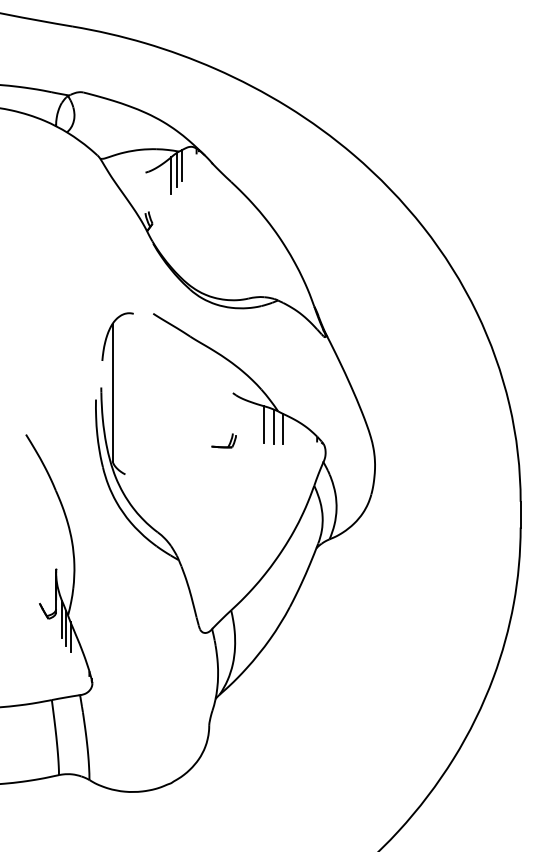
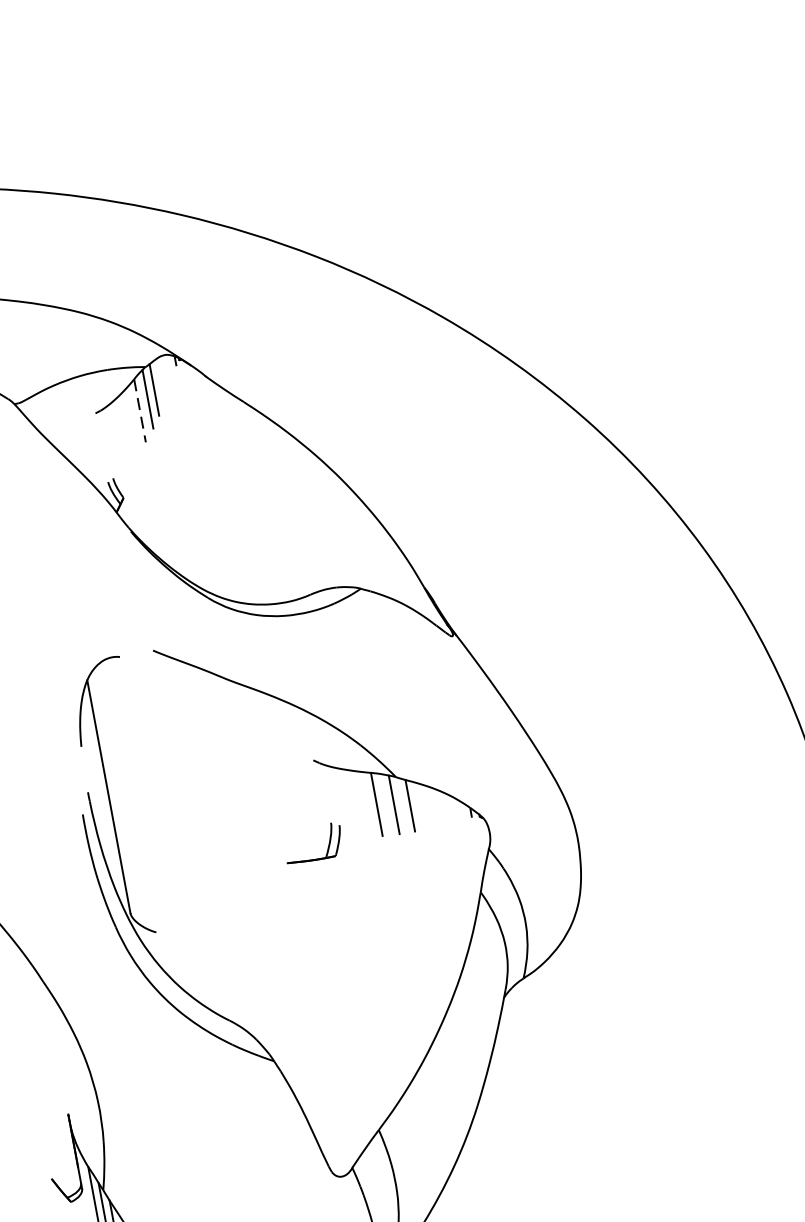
line: (171, 175) -> (140, 410), solid -> dashed
part: (223, 440) -> (312, 843), size x1.4

